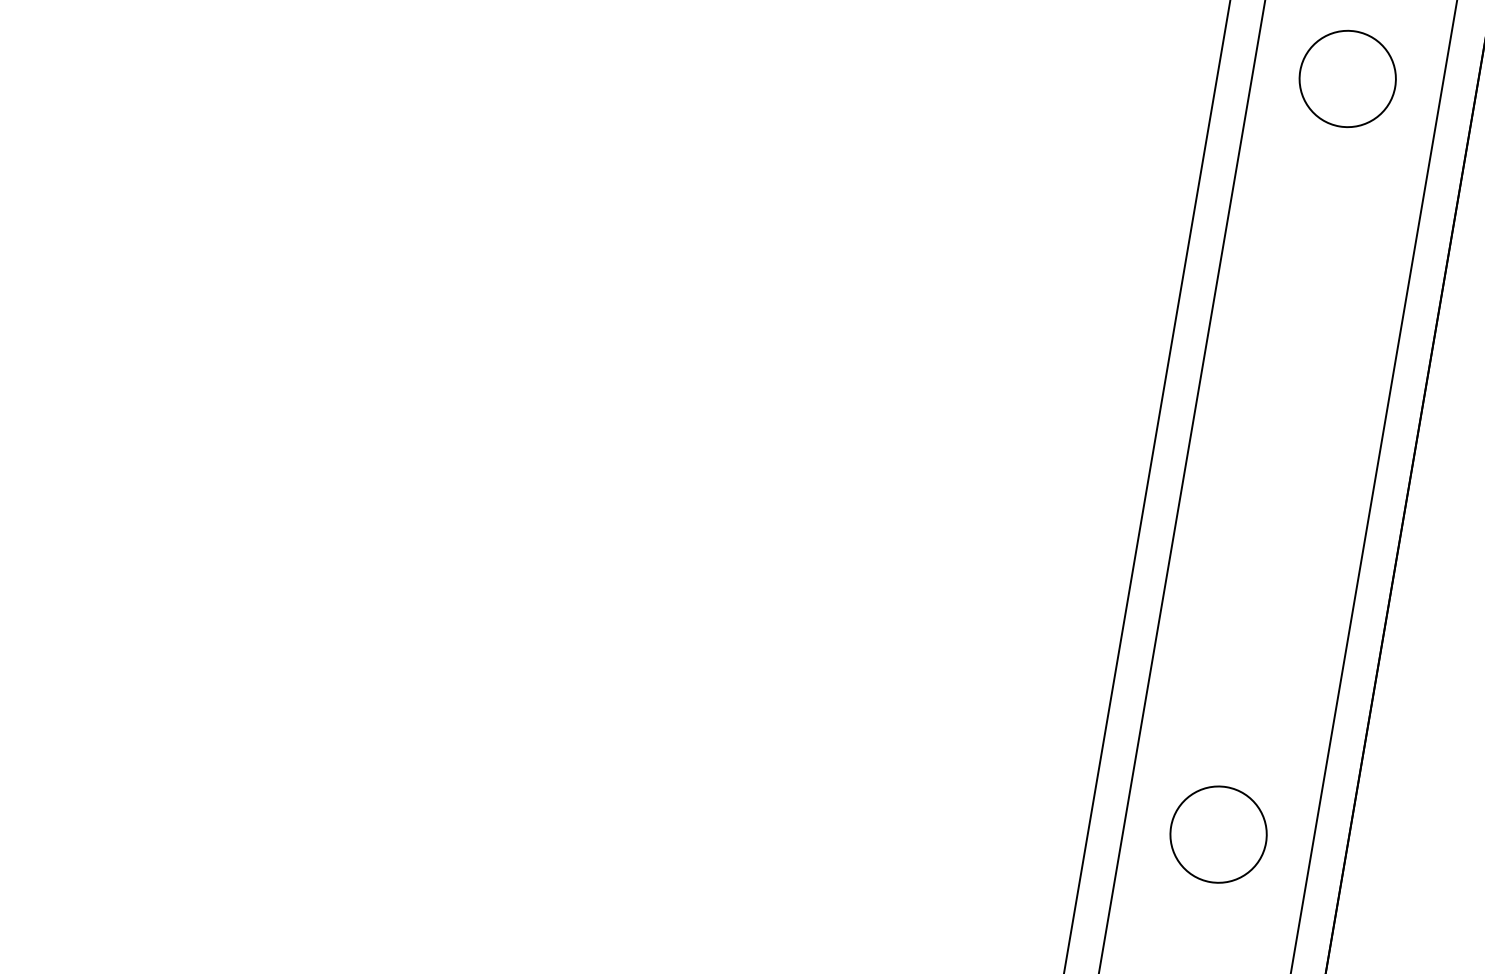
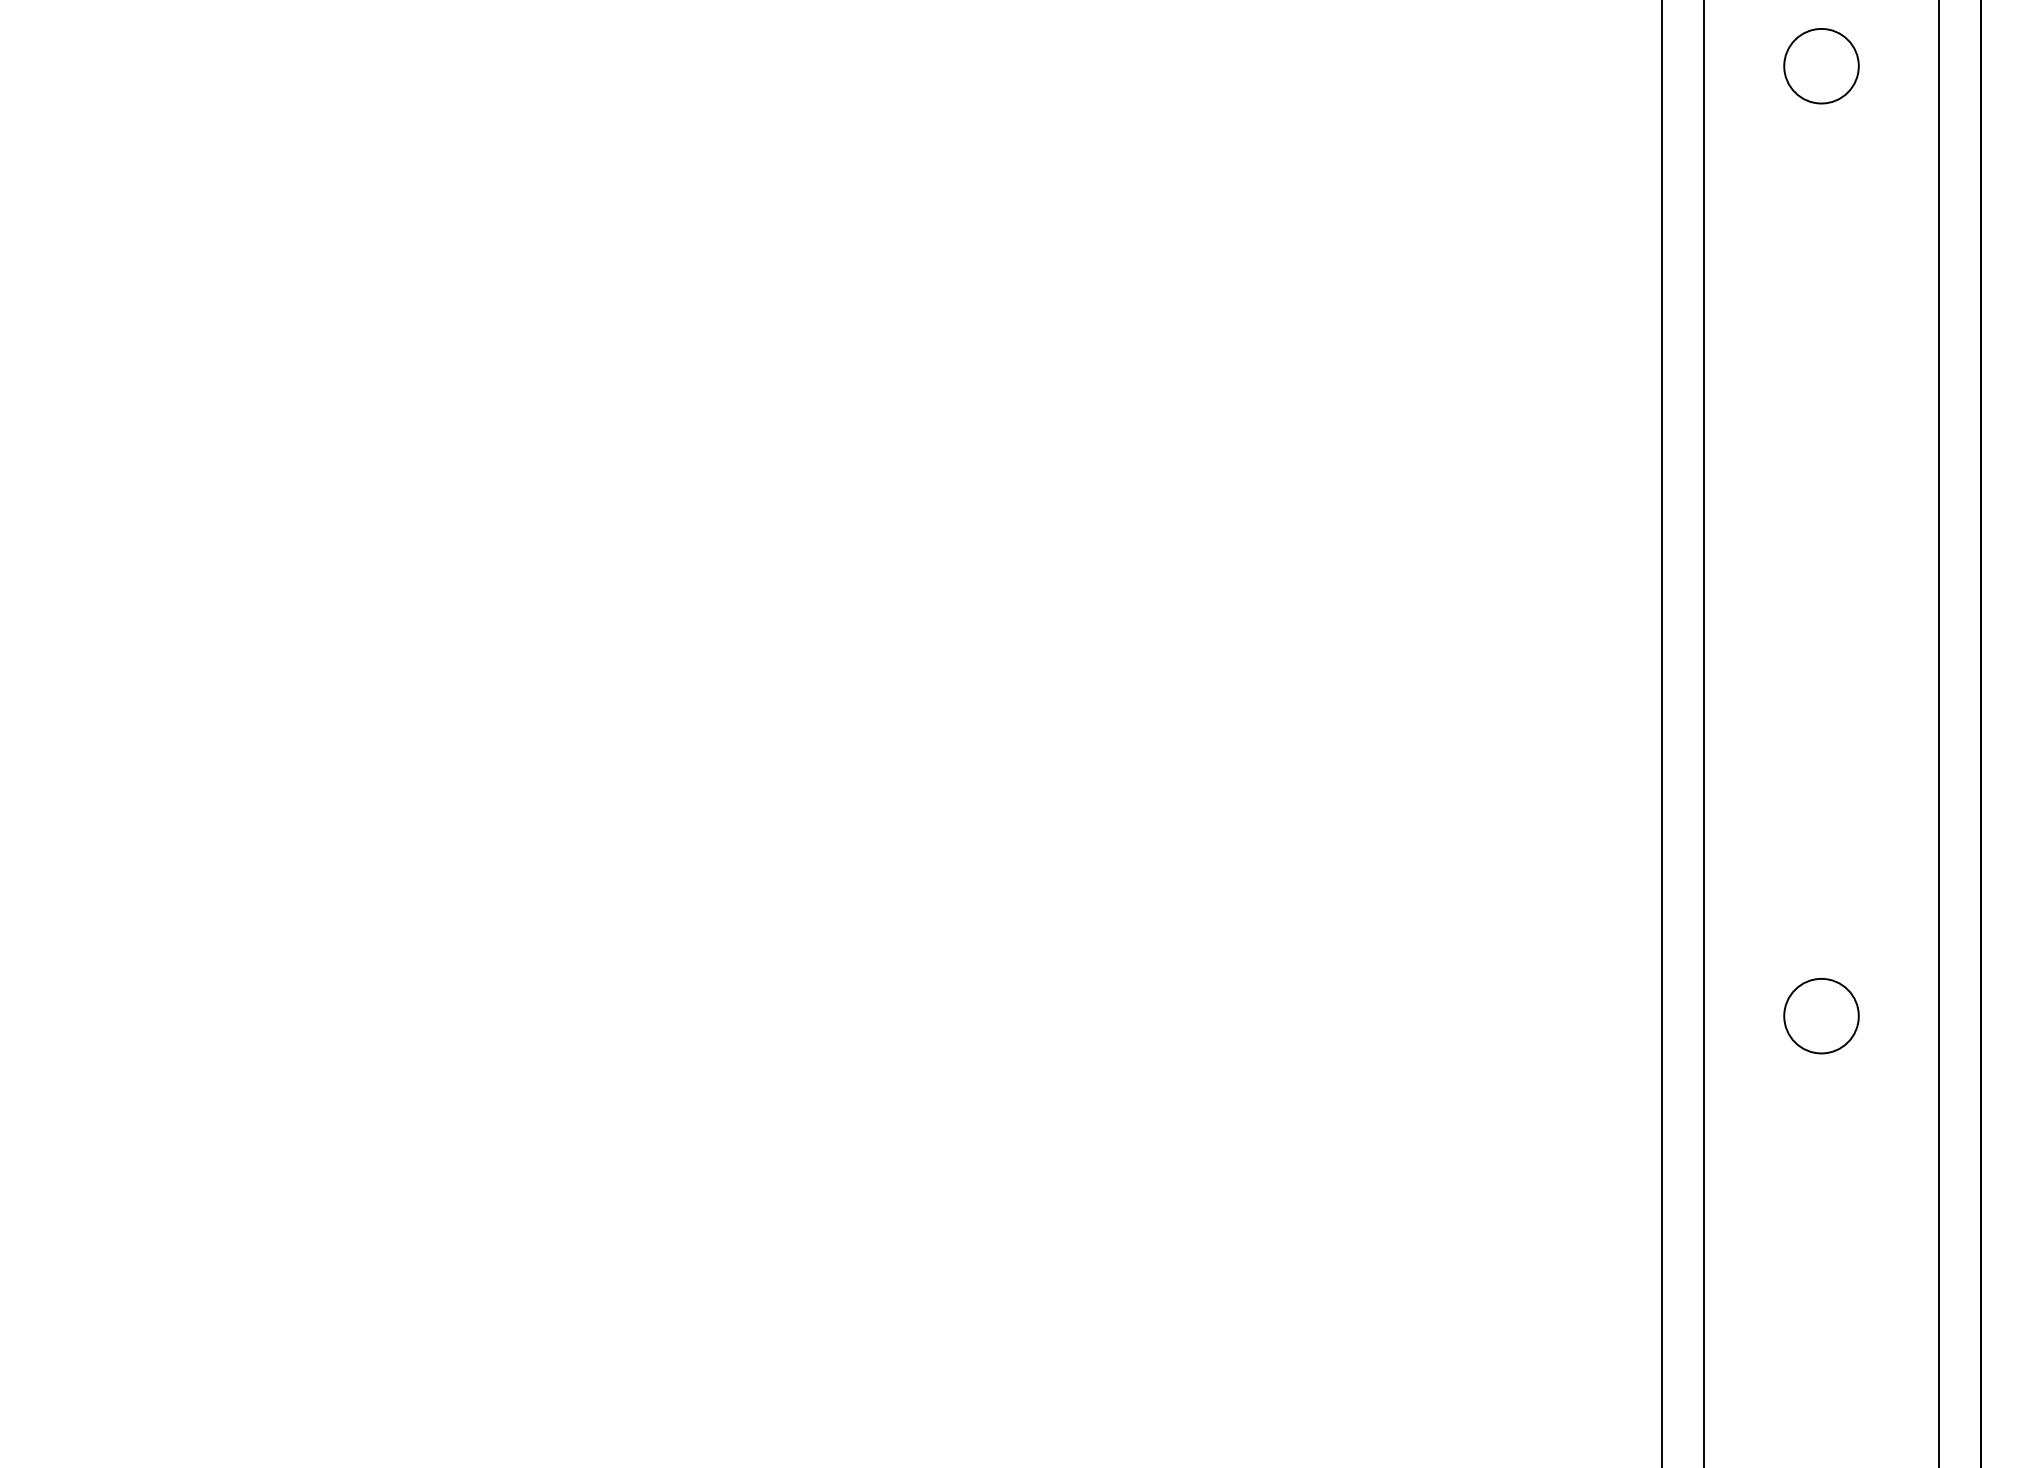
circle: (1347, 78) -> (1821, 65), size x0.62
circle: (1218, 835) -> (1821, 1016), size x0.62

